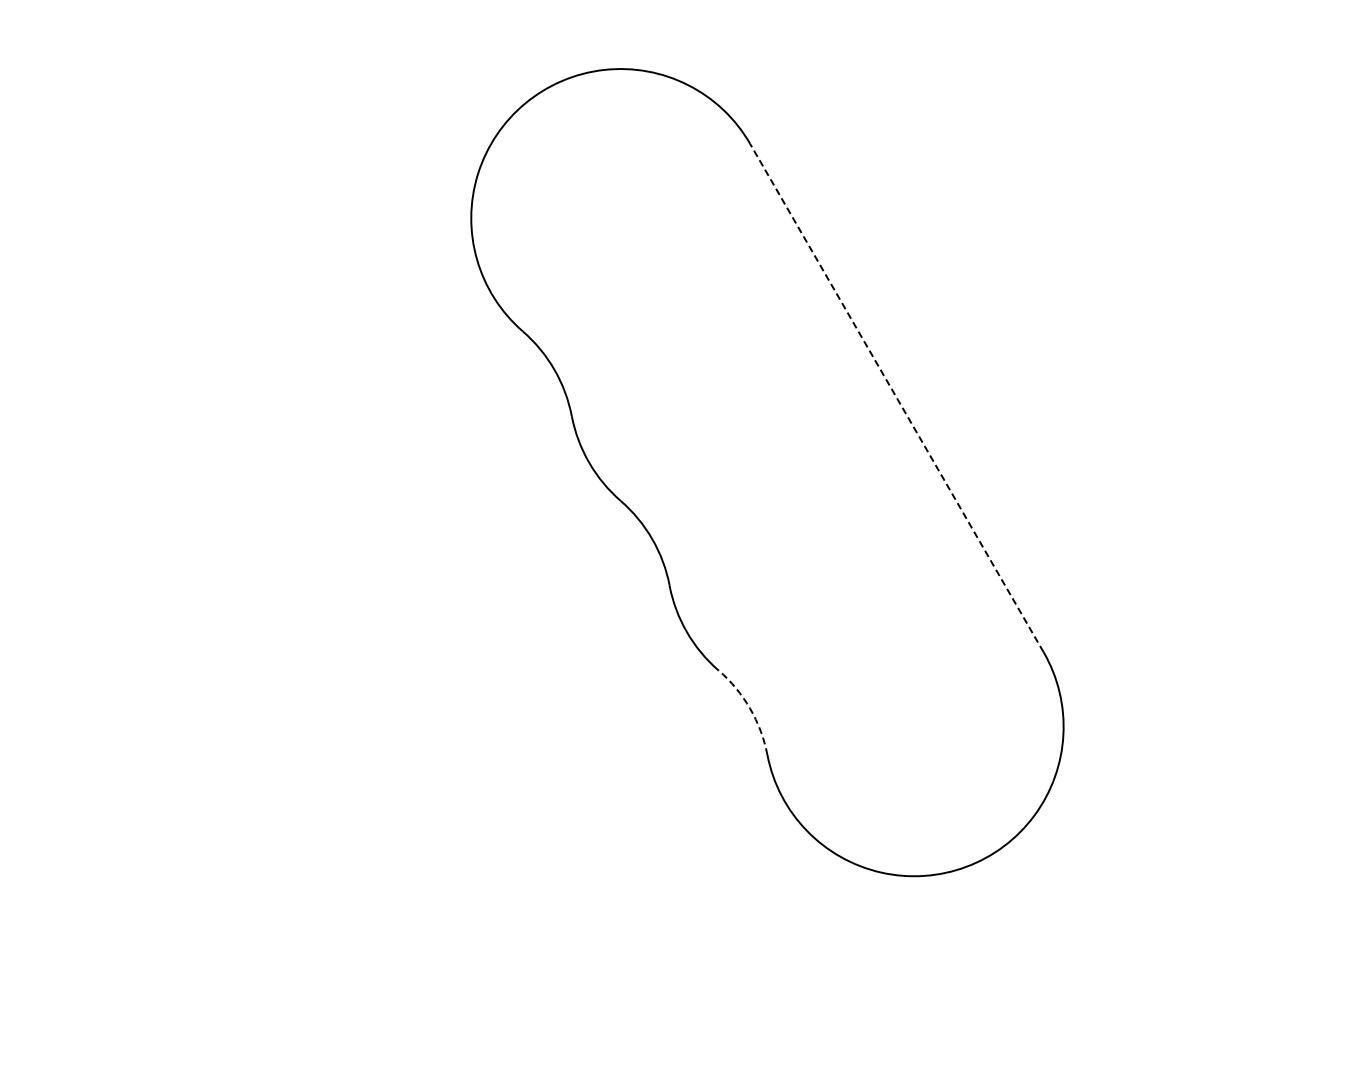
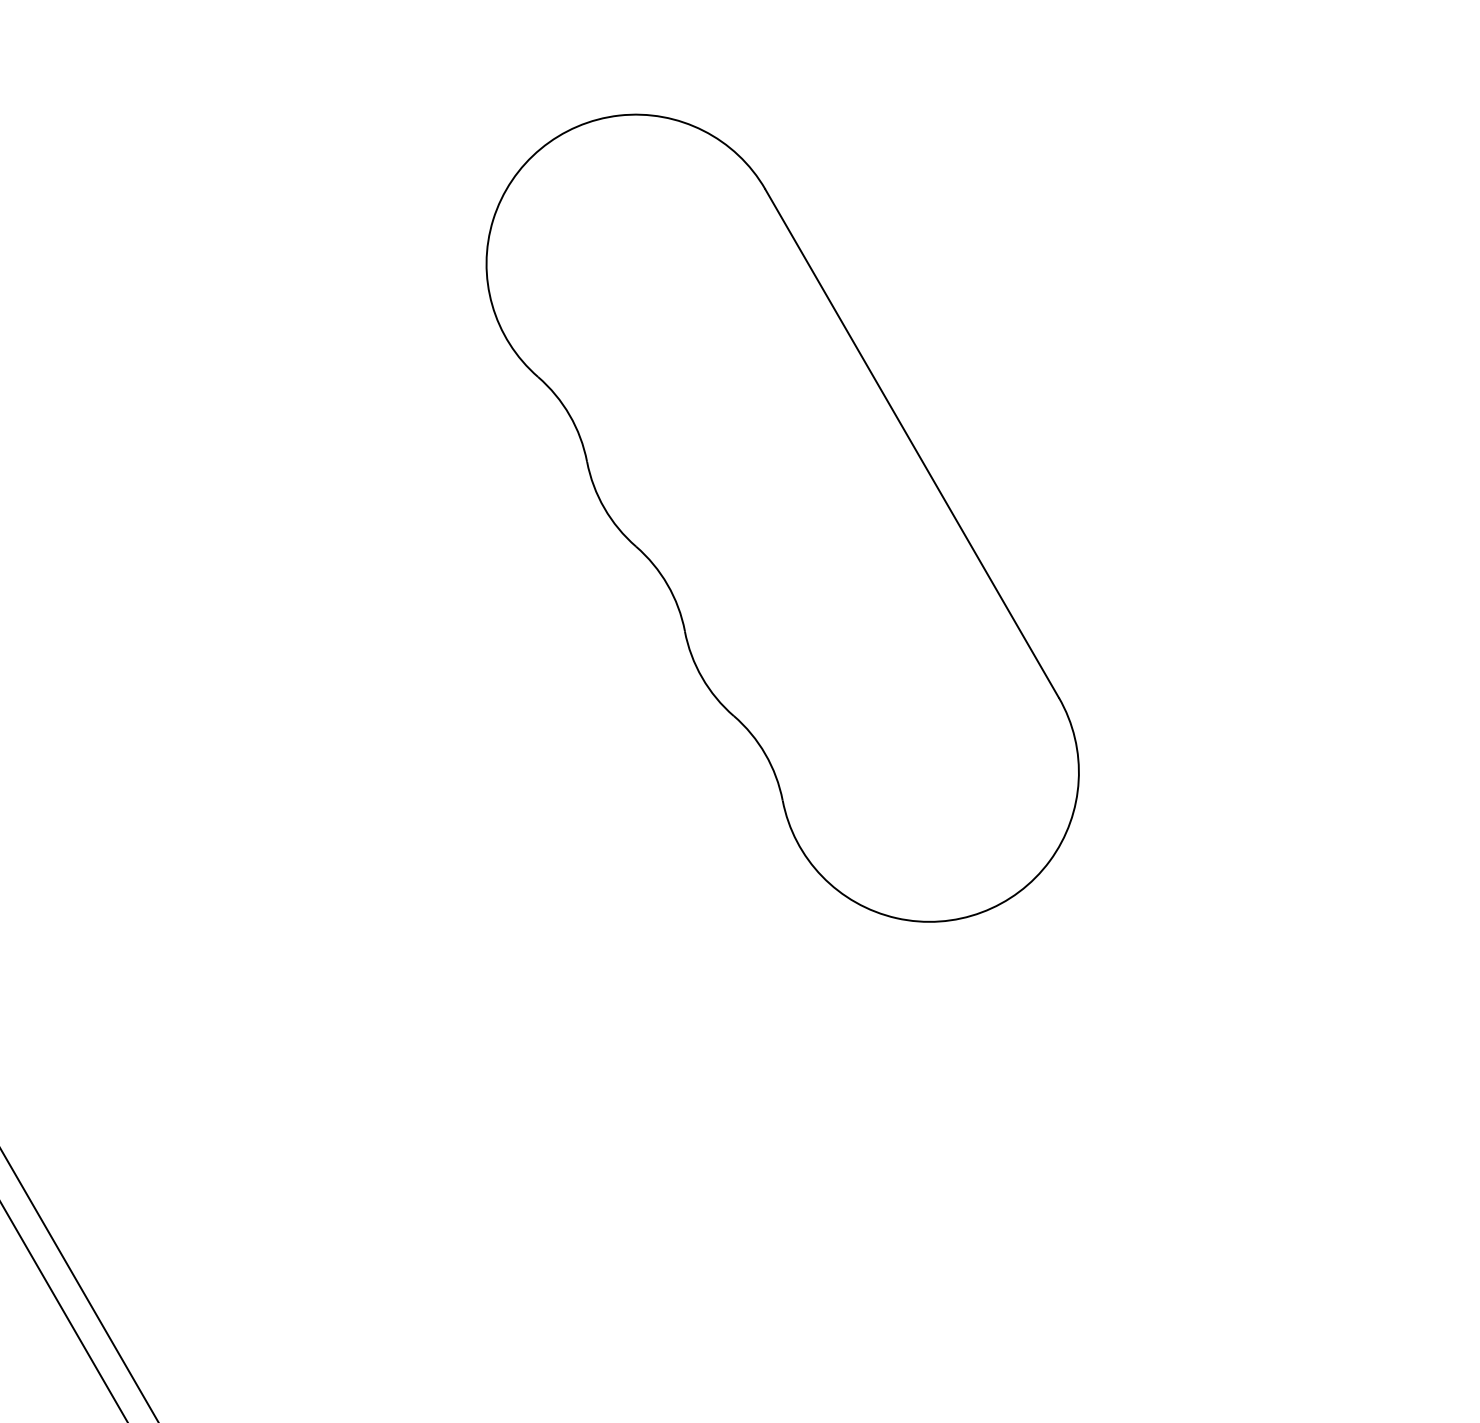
line: (897, 397) -> (912, 443), dashed -> solid
arc: (750, 708) -> (765, 754), dashed -> solid

